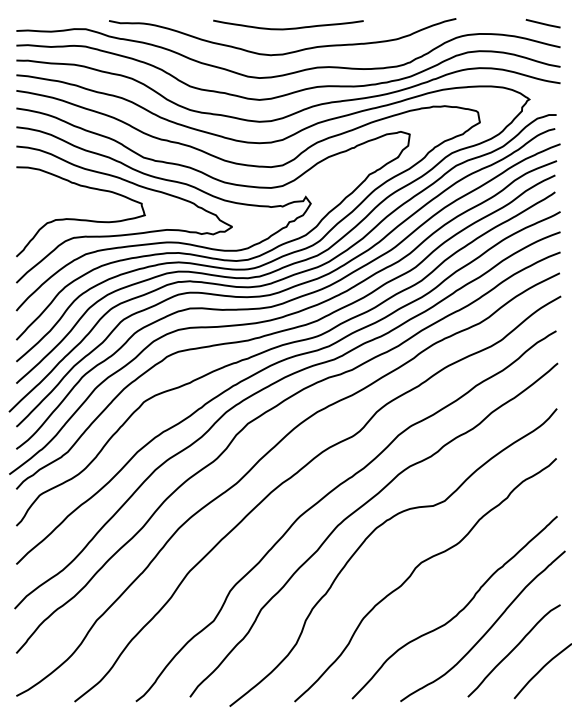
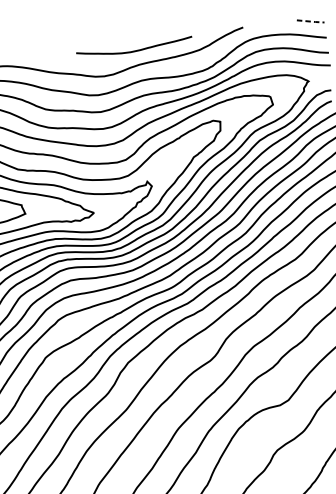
line: (544, 24) -> (311, 21), solid -> dashed
curve: (288, 28) -> (135, 50), moved

